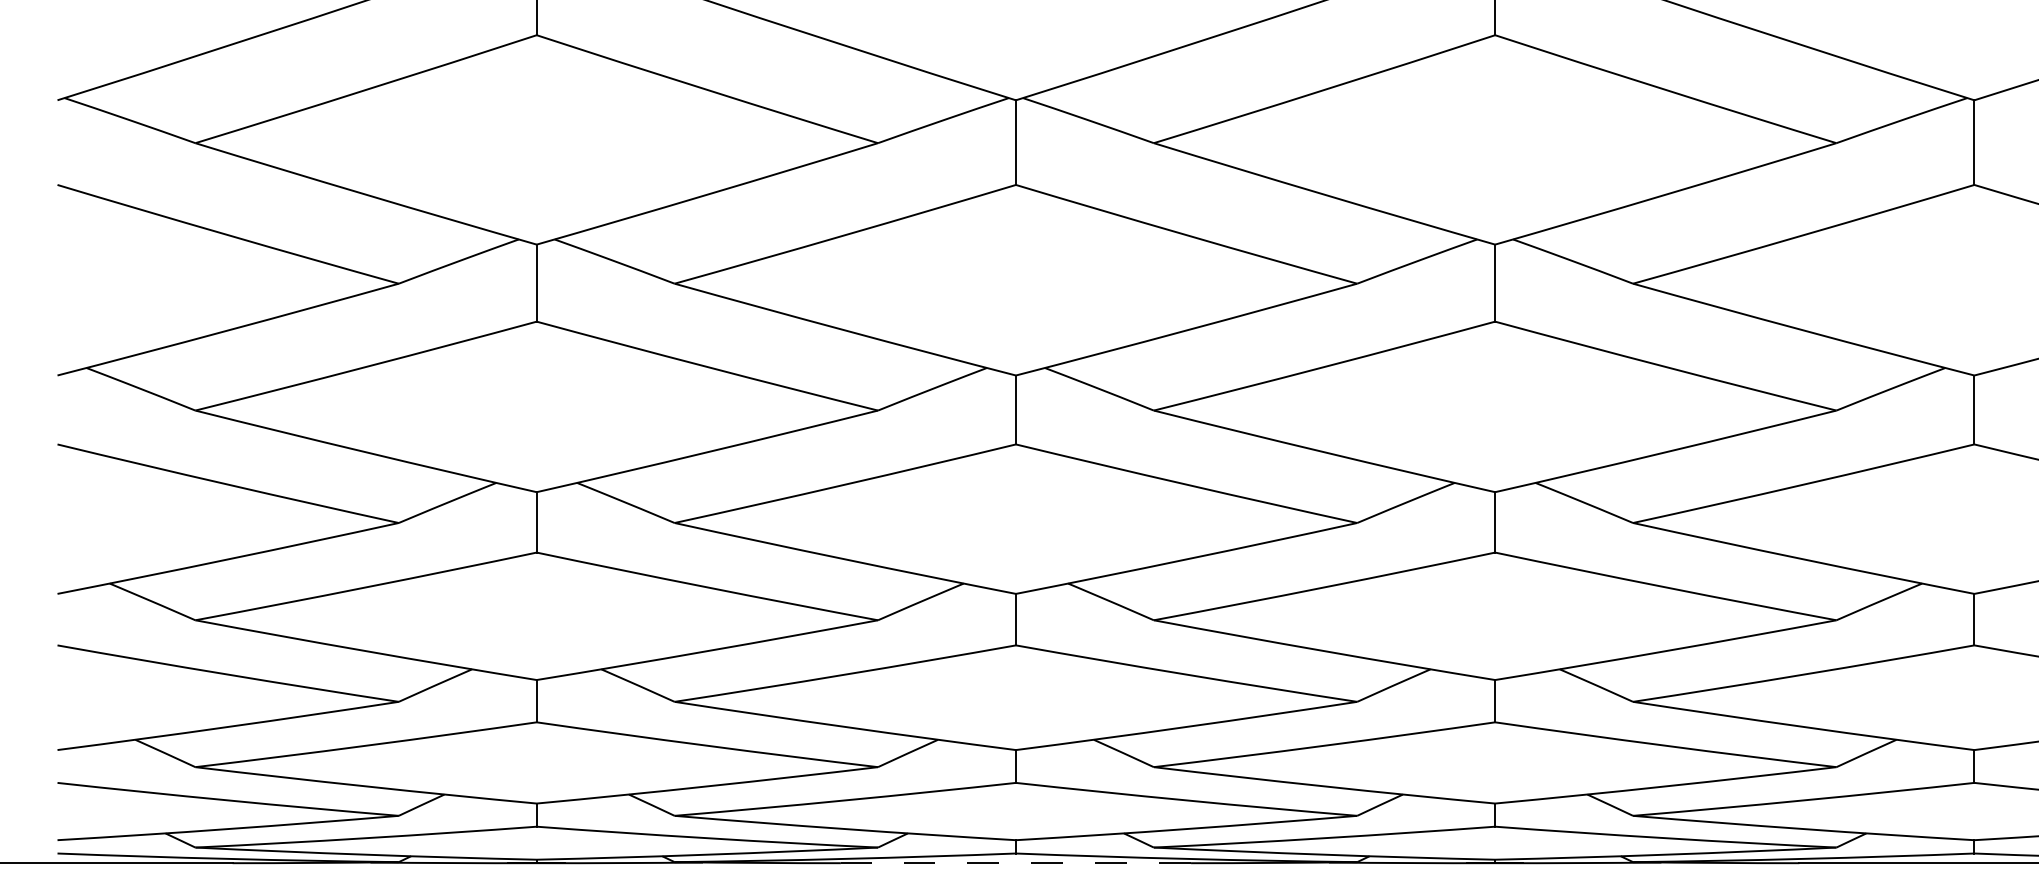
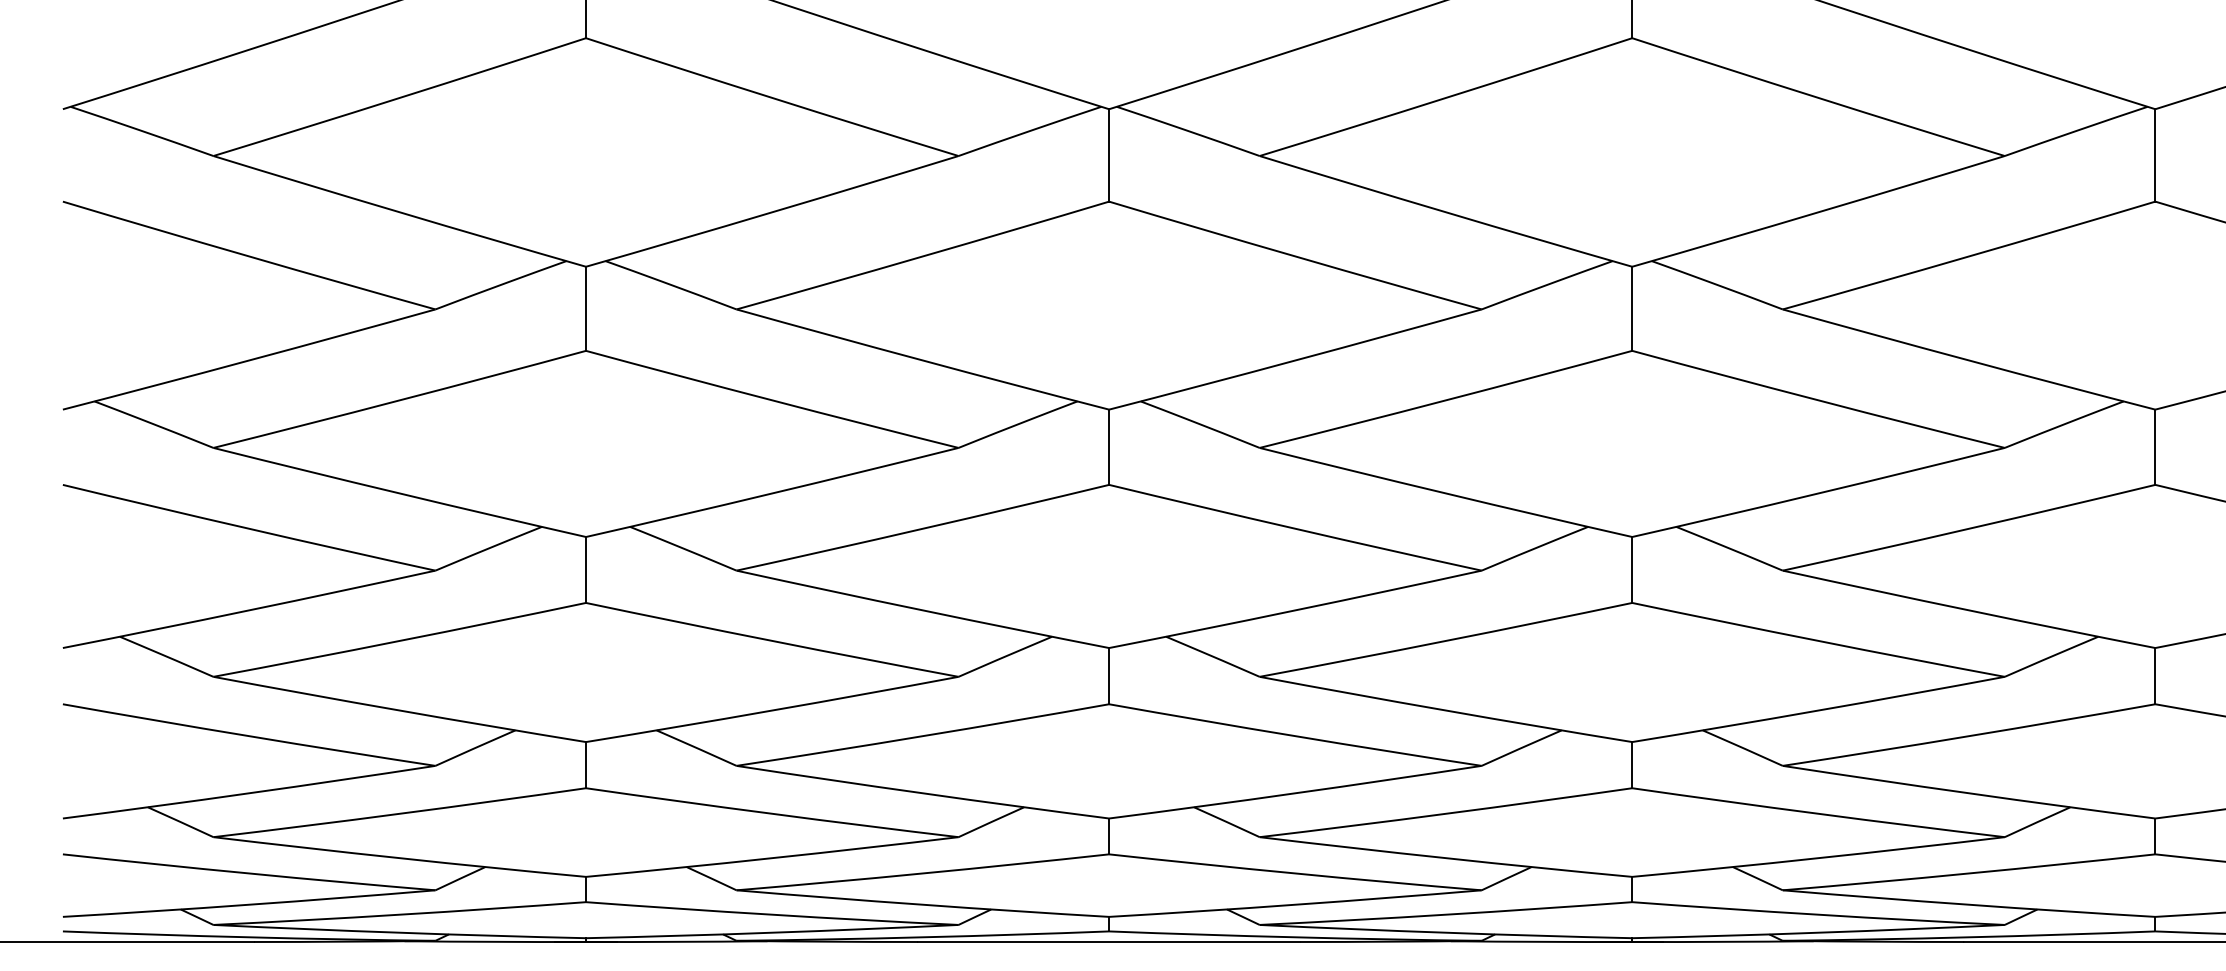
line: (1015, 862) -> (1108, 941), dashed -> solid

